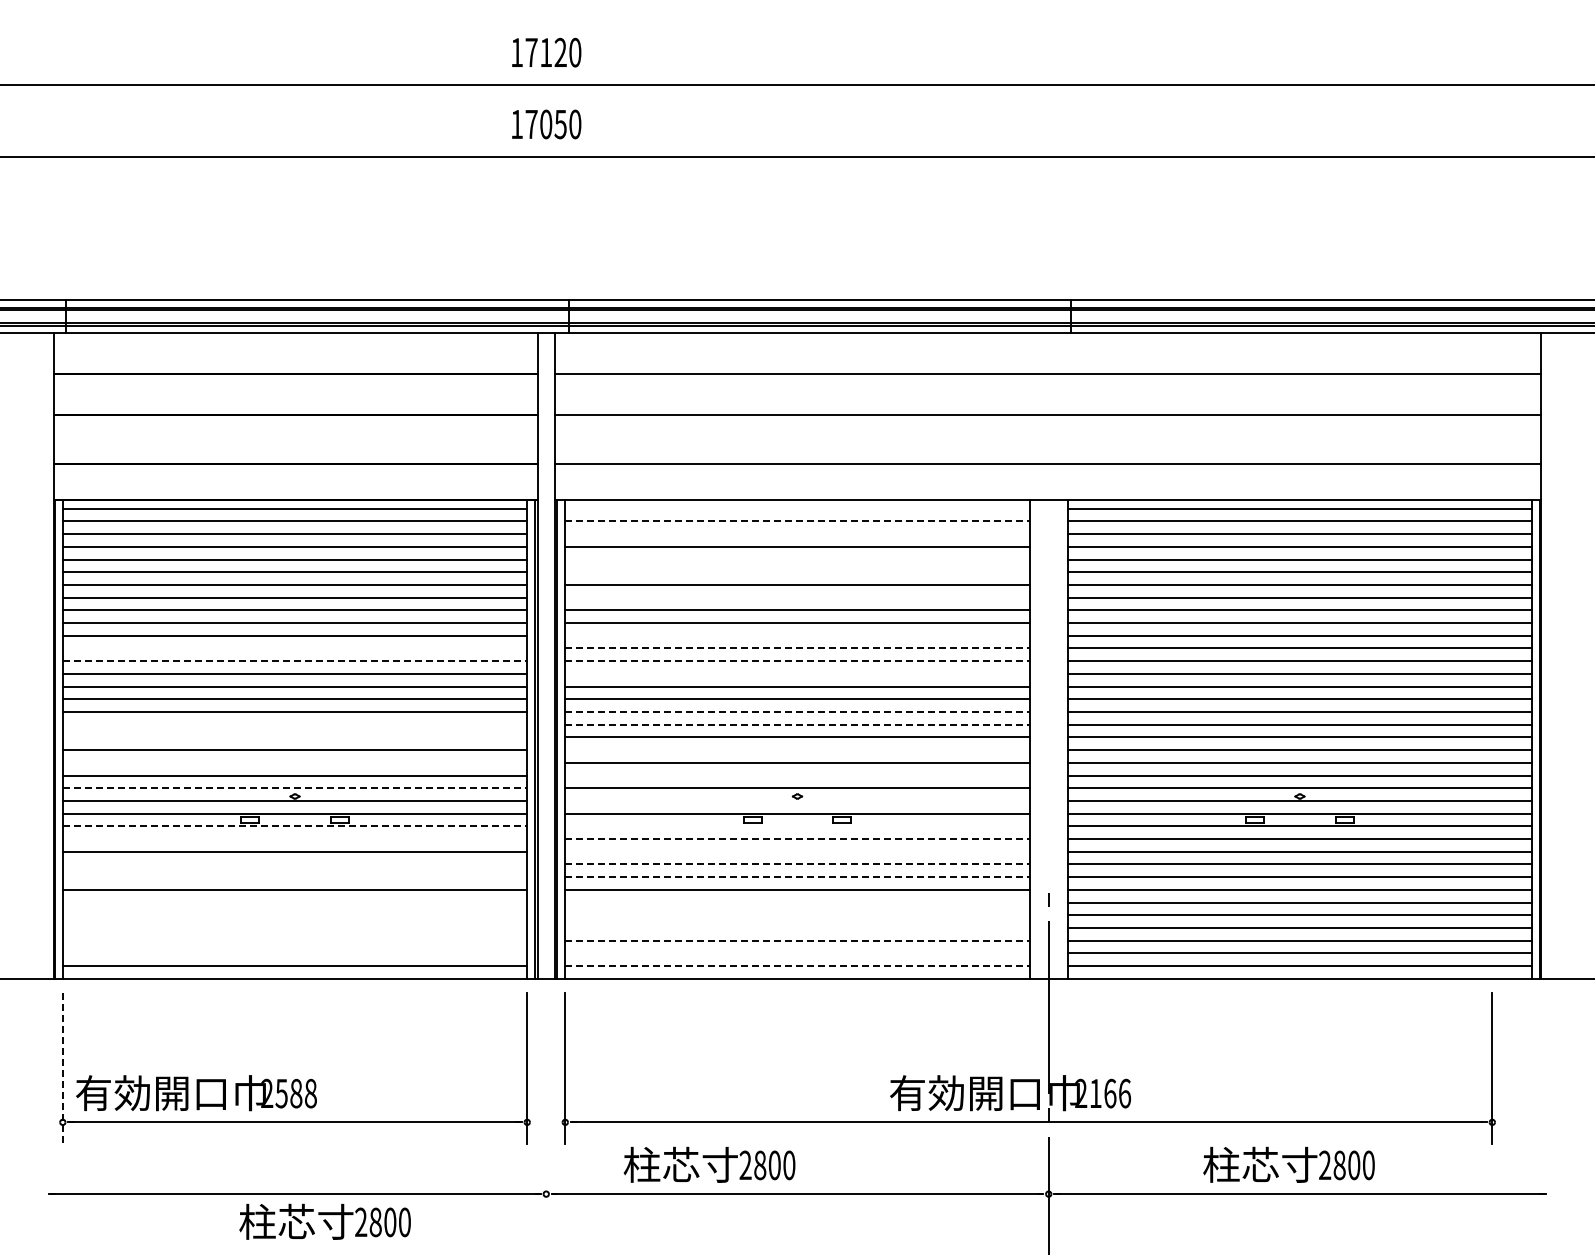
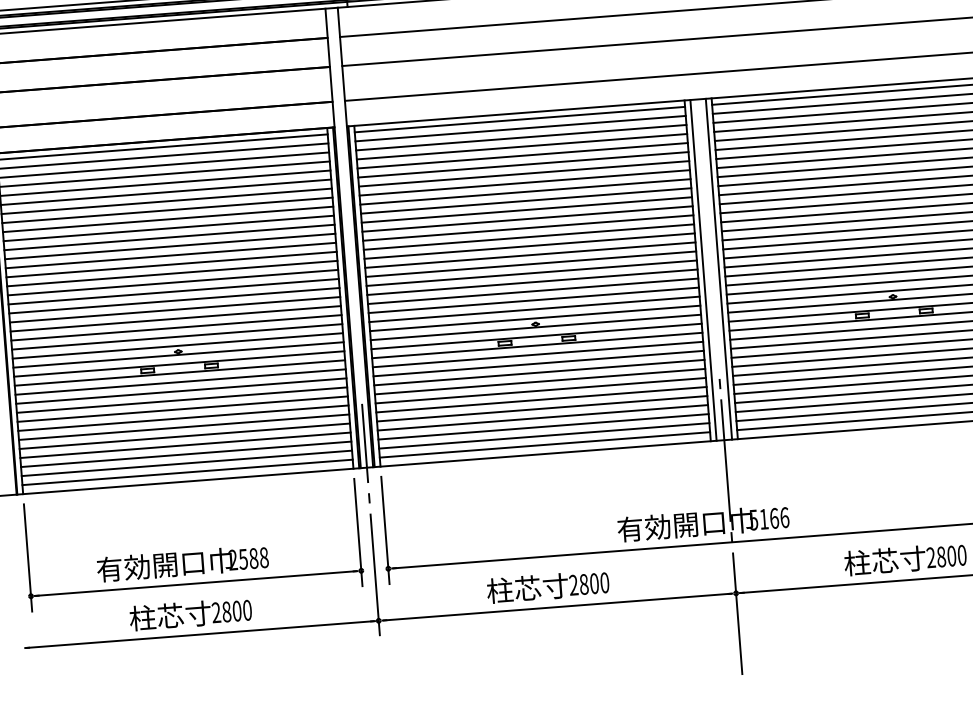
line: (797, 508) -> (519, 119), added
line: (797, 521) -> (520, 128), dashed -> solid
line: (797, 534) -> (521, 137), added
line: (797, 559) -> (522, 155), added
line: (797, 572) -> (523, 164), added
line: (797, 597) -> (524, 182), added
line: (797, 635) -> (526, 209), added
line: (294, 648) -> (169, 246), added
line: (797, 648) -> (527, 219), dashed -> solid
line: (295, 661) -> (171, 255), dashed -> solid
line: (797, 661) -> (528, 228), dashed -> solid
line: (797, 673) -> (528, 236), added
line: (797, 711) -> (531, 263), dashed -> solid
line: (294, 724) -> (174, 300), added
line: (797, 724) -> (531, 273), dashed -> solid
line: (294, 737) -> (174, 309), added
line: (1037, 738) -> (703, 269), added
line: (1059, 738) -> (718, 268), added
line: (797, 750) -> (533, 291), added
line: (294, 762) -> (176, 327), added
line: (797, 775) -> (534, 309), added
line: (295, 788) -> (178, 346), dashed -> solid
line: (797, 800) -> (535, 327), added
line: (295, 826) -> (180, 373), dashed -> solid
line: (797, 826) -> (537, 345), added
line: (294, 839) -> (180, 382), added
line: (797, 839) -> (538, 354), dashed -> solid
line: (797, 851) -> (538, 363), added
line: (294, 864) -> (181, 400), added
line: (797, 864) -> (539, 372), dashed -> solid
line: (294, 877) -> (182, 409), added
line: (797, 877) -> (540, 381), dashed -> solid
line: (294, 902) -> (183, 427), added
line: (797, 902) -> (541, 399), added
line: (294, 915) -> (184, 436), added
line: (797, 915) -> (542, 408), added
line: (294, 927) -> (185, 444), added
line: (797, 927) -> (542, 417), added
line: (294, 940) -> (185, 454), added
line: (797, 940) -> (543, 426), dashed -> solid
line: (294, 953) -> (186, 463), added
line: (797, 953) -> (544, 435), added
line: (797, 966) -> (544, 445), dashed -> solid
line: (546, 1052) -> (371, 520), added
line: (62, 1069) -> (27, 558), dashed -> solid
text: (196, 1093) -> (182, 563), moved
text: (1081, 1093) -> (753, 519), 2166 -> 5166
text: (709, 1164) -> (547, 586), moved
text: (324, 1221) -> (190, 614), moved

